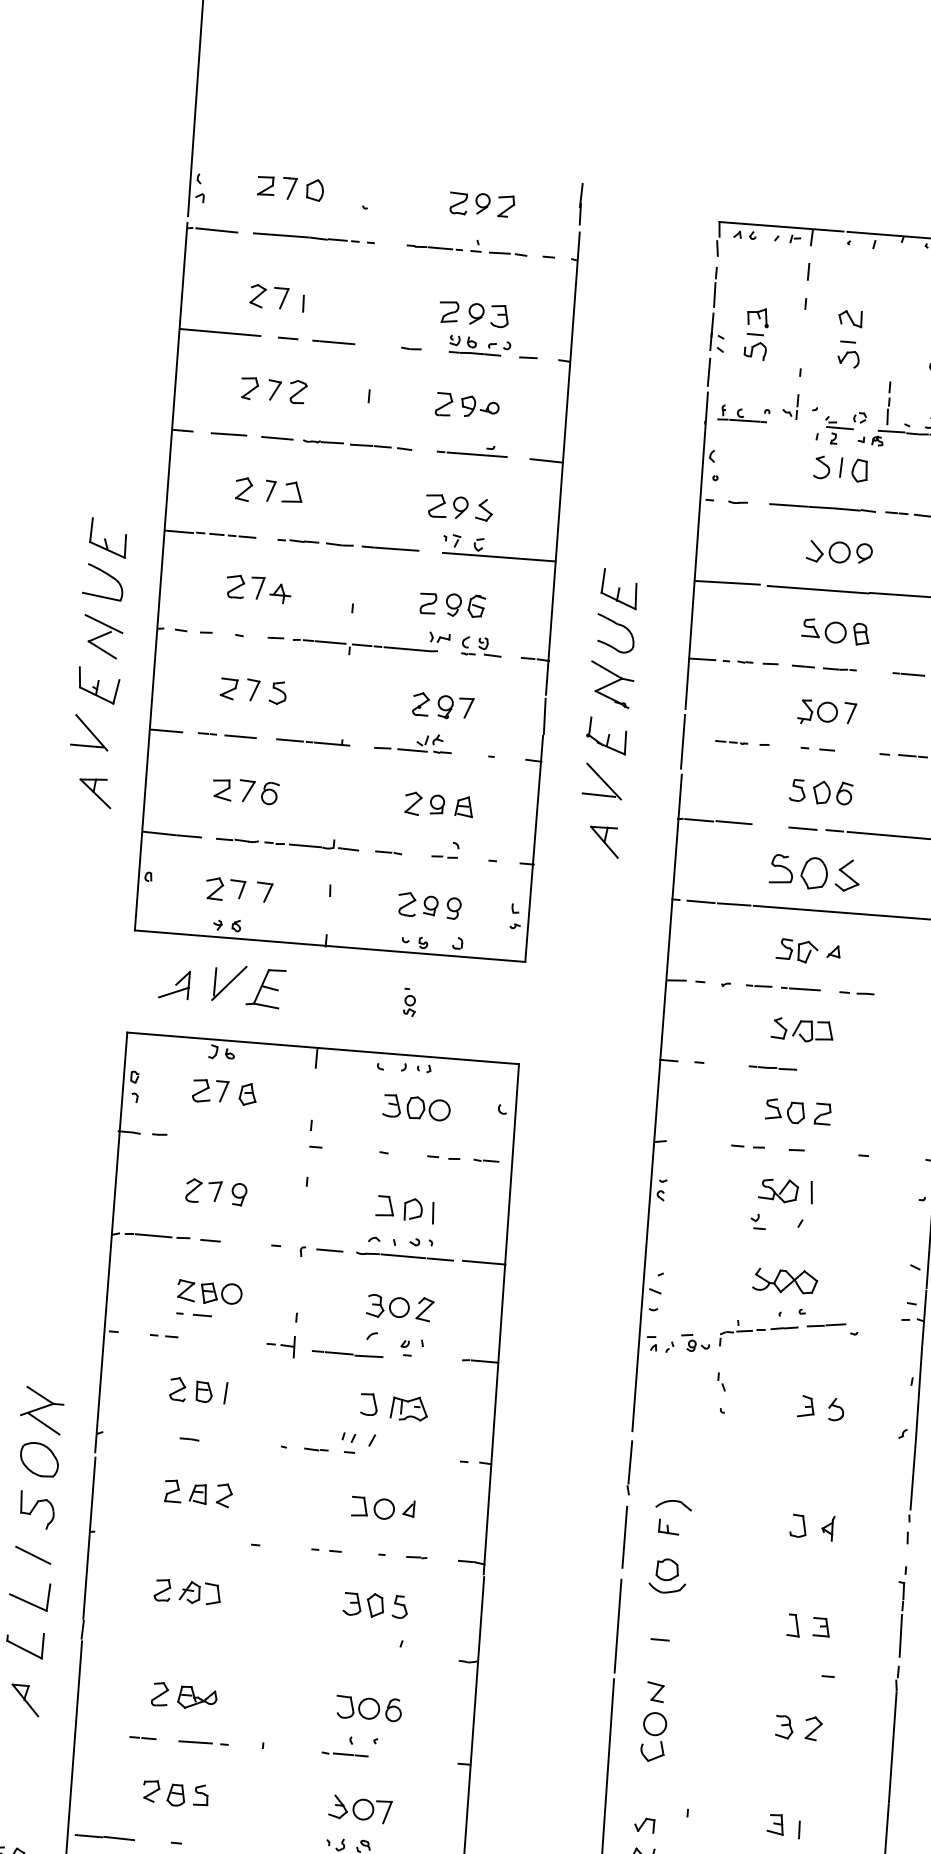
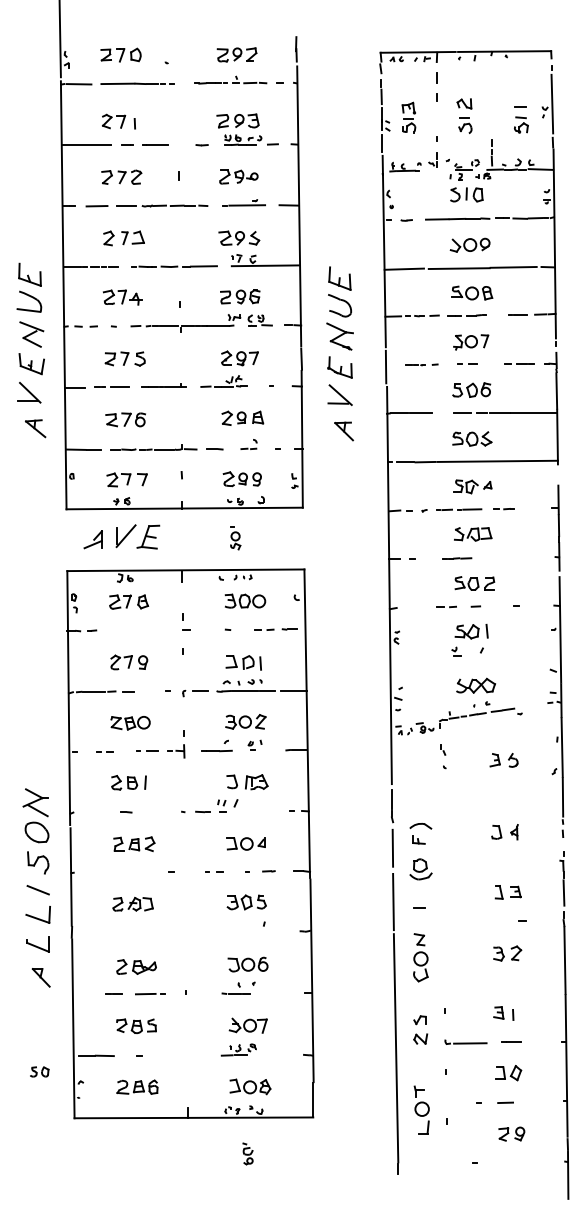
part: (815, 872) -> (472, 438), size x0.71
part: (409, 1003) -> (235, 538), size x1.43
line: (194, 1313) -> (147, 750), moved
part: (348, 1342) -> (216, 745), size x0.71

